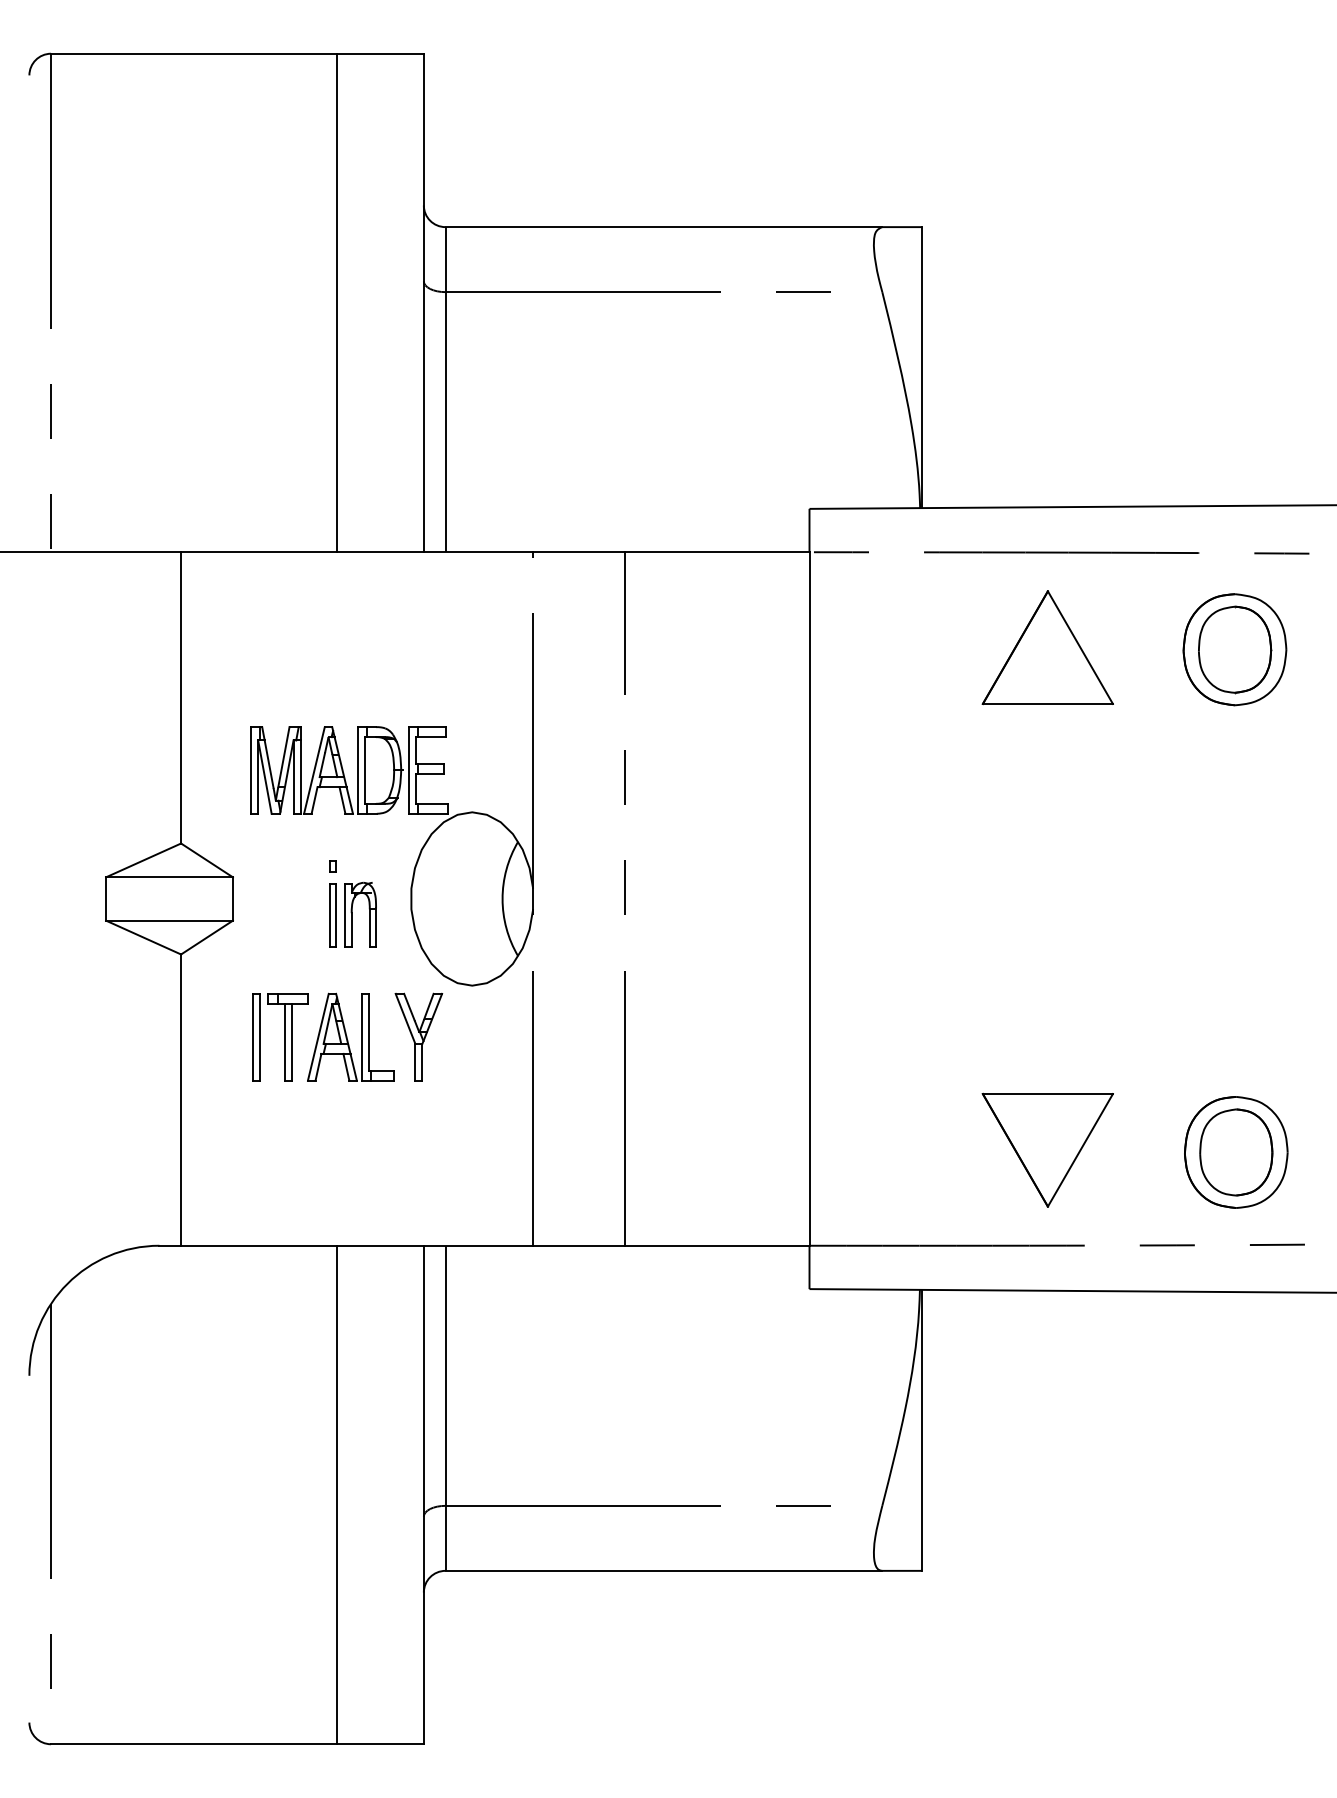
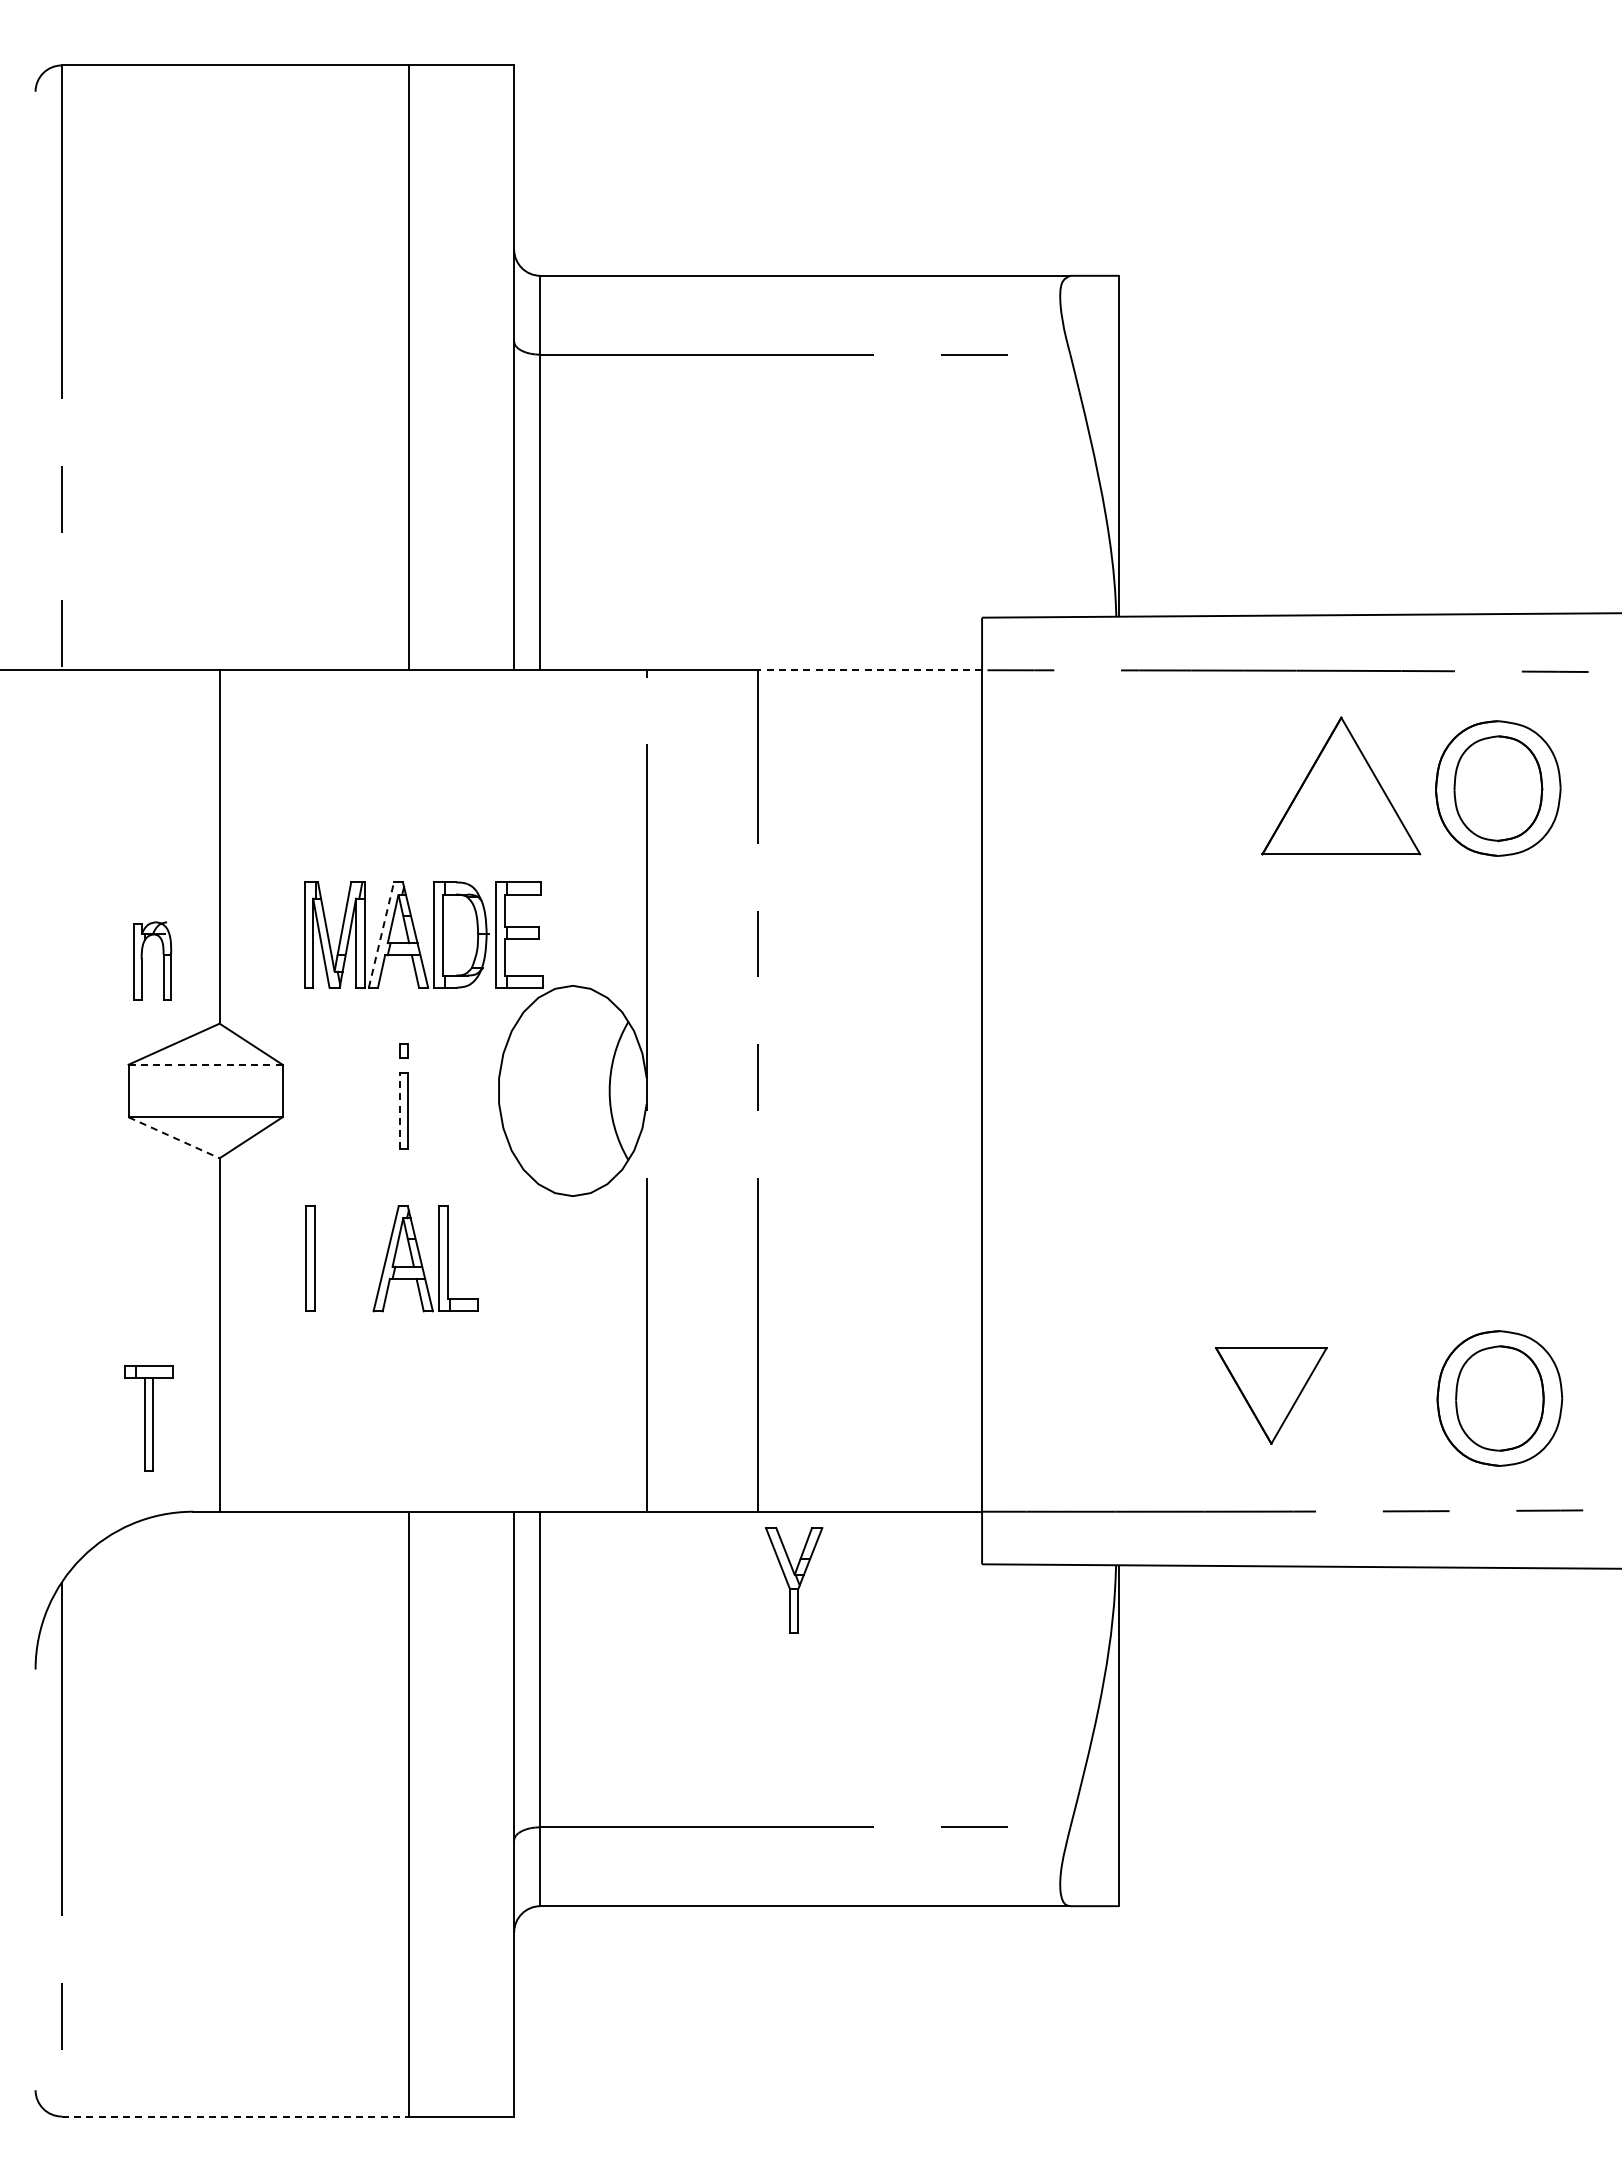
line: (717, 552) -> (870, 670), solid -> dashed
part: (1048, 647) -> (1341, 785), moved
line: (314, 770) -> (381, 934), solid -> dashed
line: (169, 877) -> (205, 1064), solid -> dashed
part: (352, 914) -> (142, 960), moved
line: (329, 915) -> (399, 1110), solid -> dashed
line: (143, 937) -> (174, 1137), solid -> dashed
part: (288, 1037) -> (148, 1418), moved
part: (419, 1037) -> (794, 1580), moved
part: (1048, 1149) -> (1271, 1395), size x0.7
line: (194, 1744) -> (235, 2116), solid -> dashed

